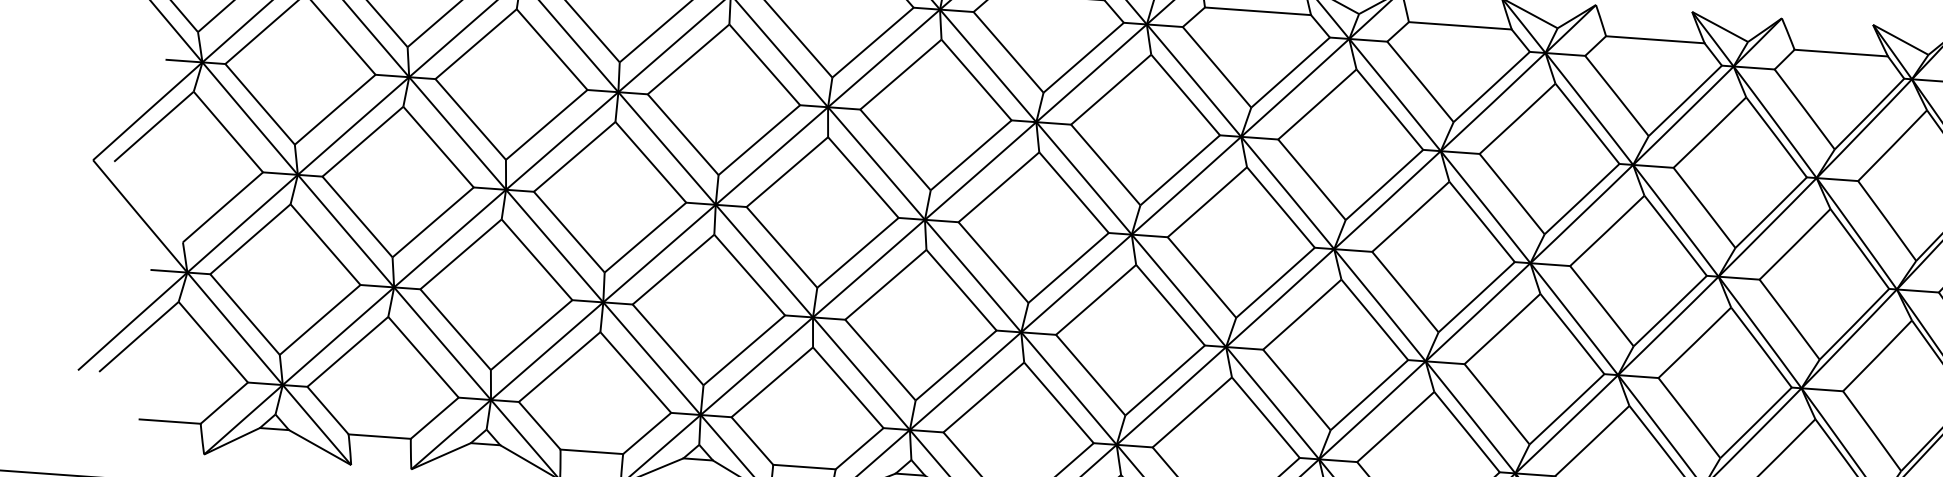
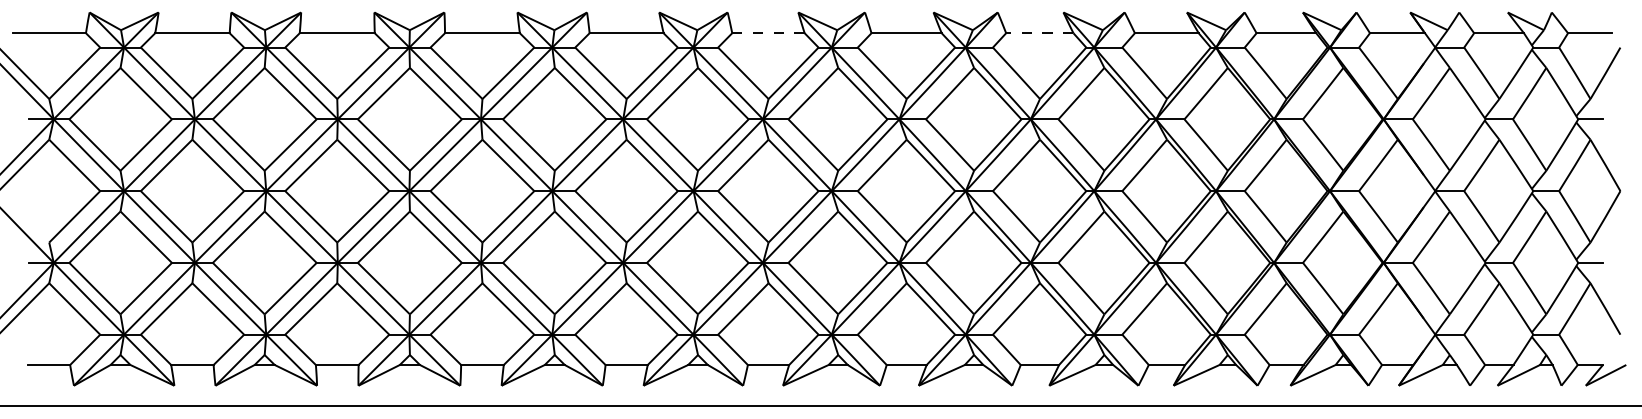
line: (1256, 11) -> (767, 33), solid -> dashed
line: (1654, 40) -> (1039, 33), solid -> dashed

